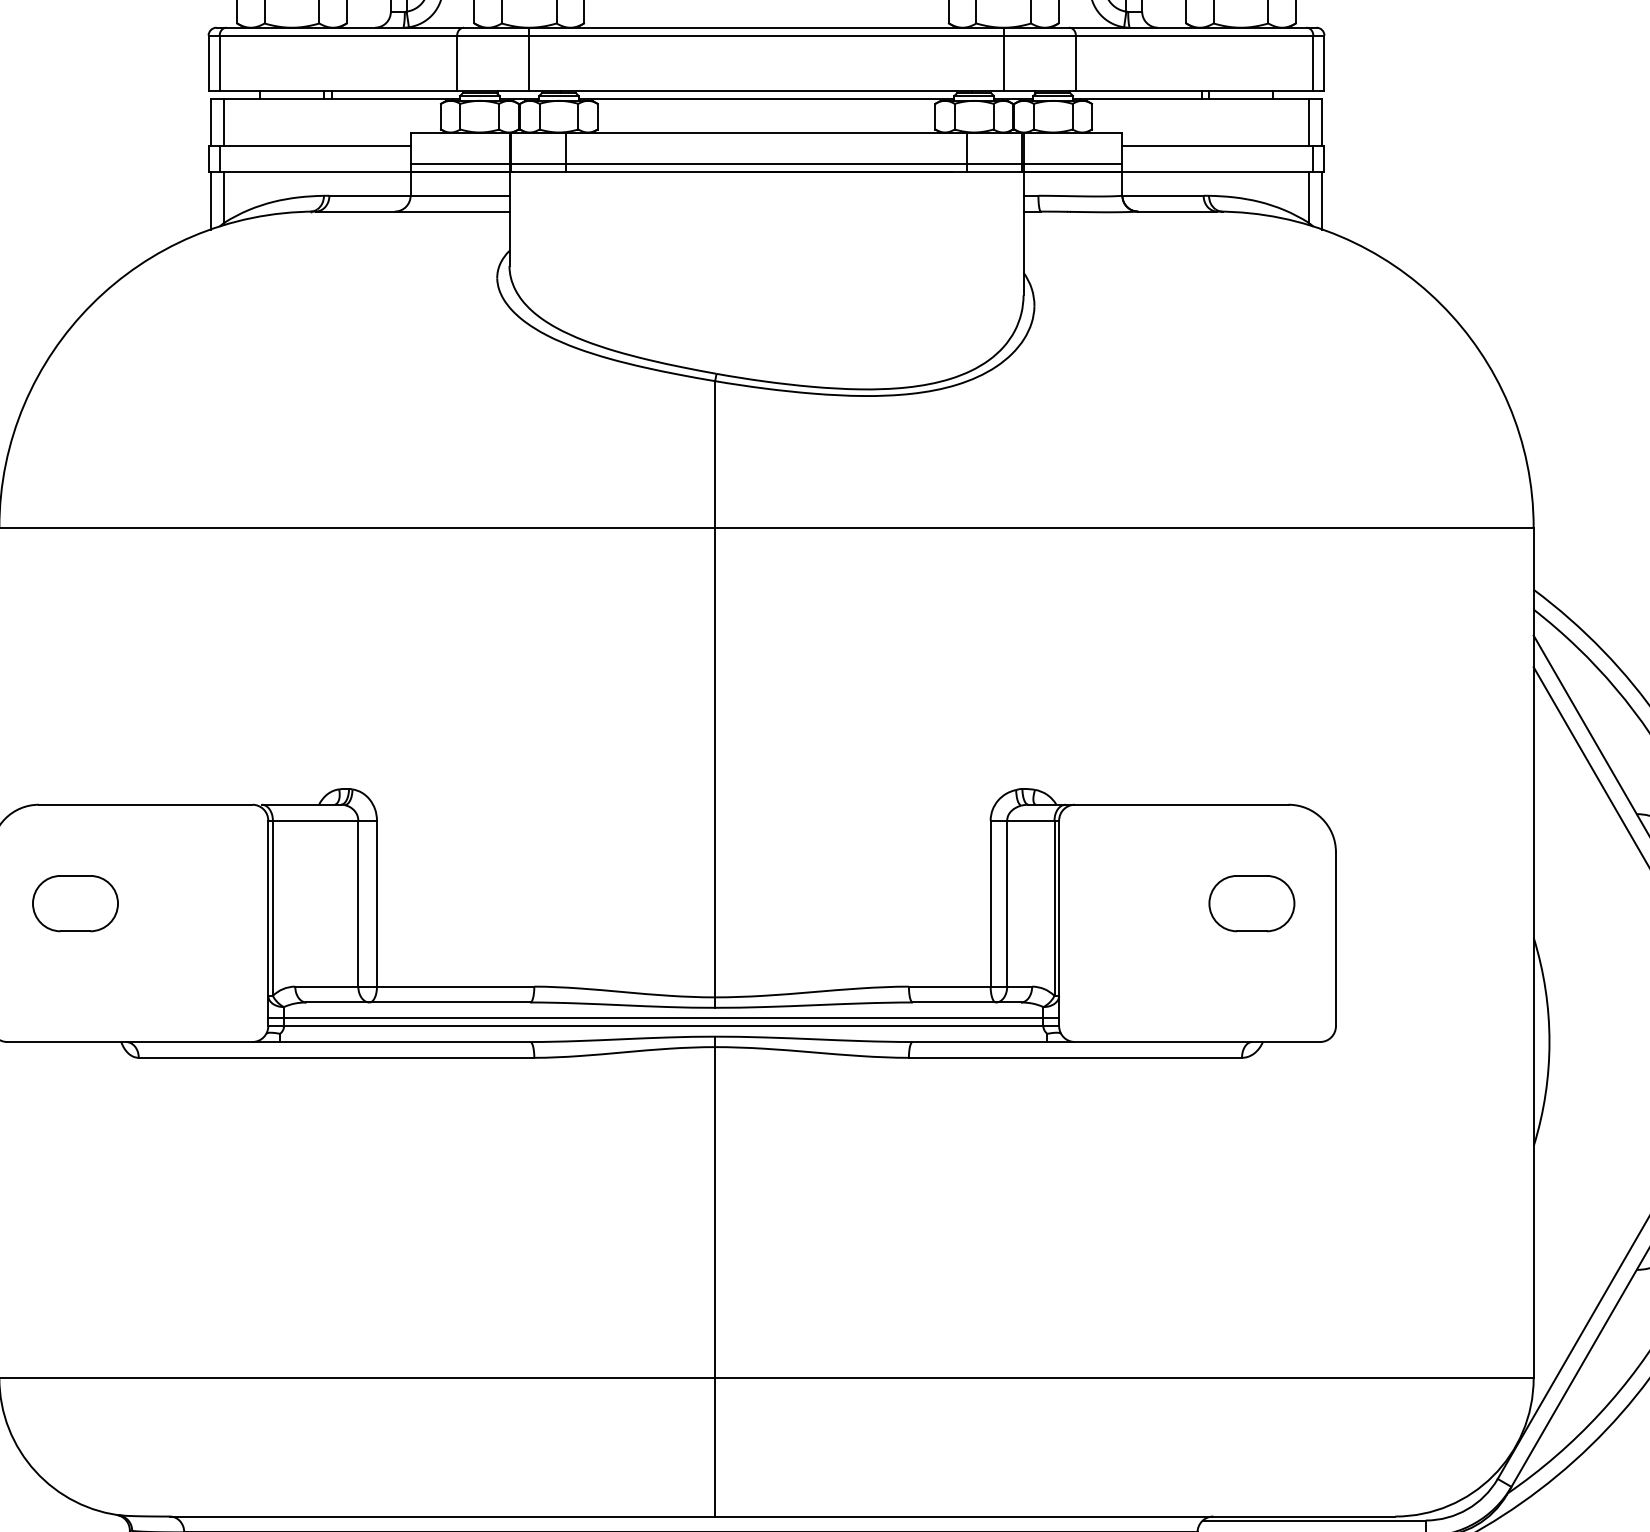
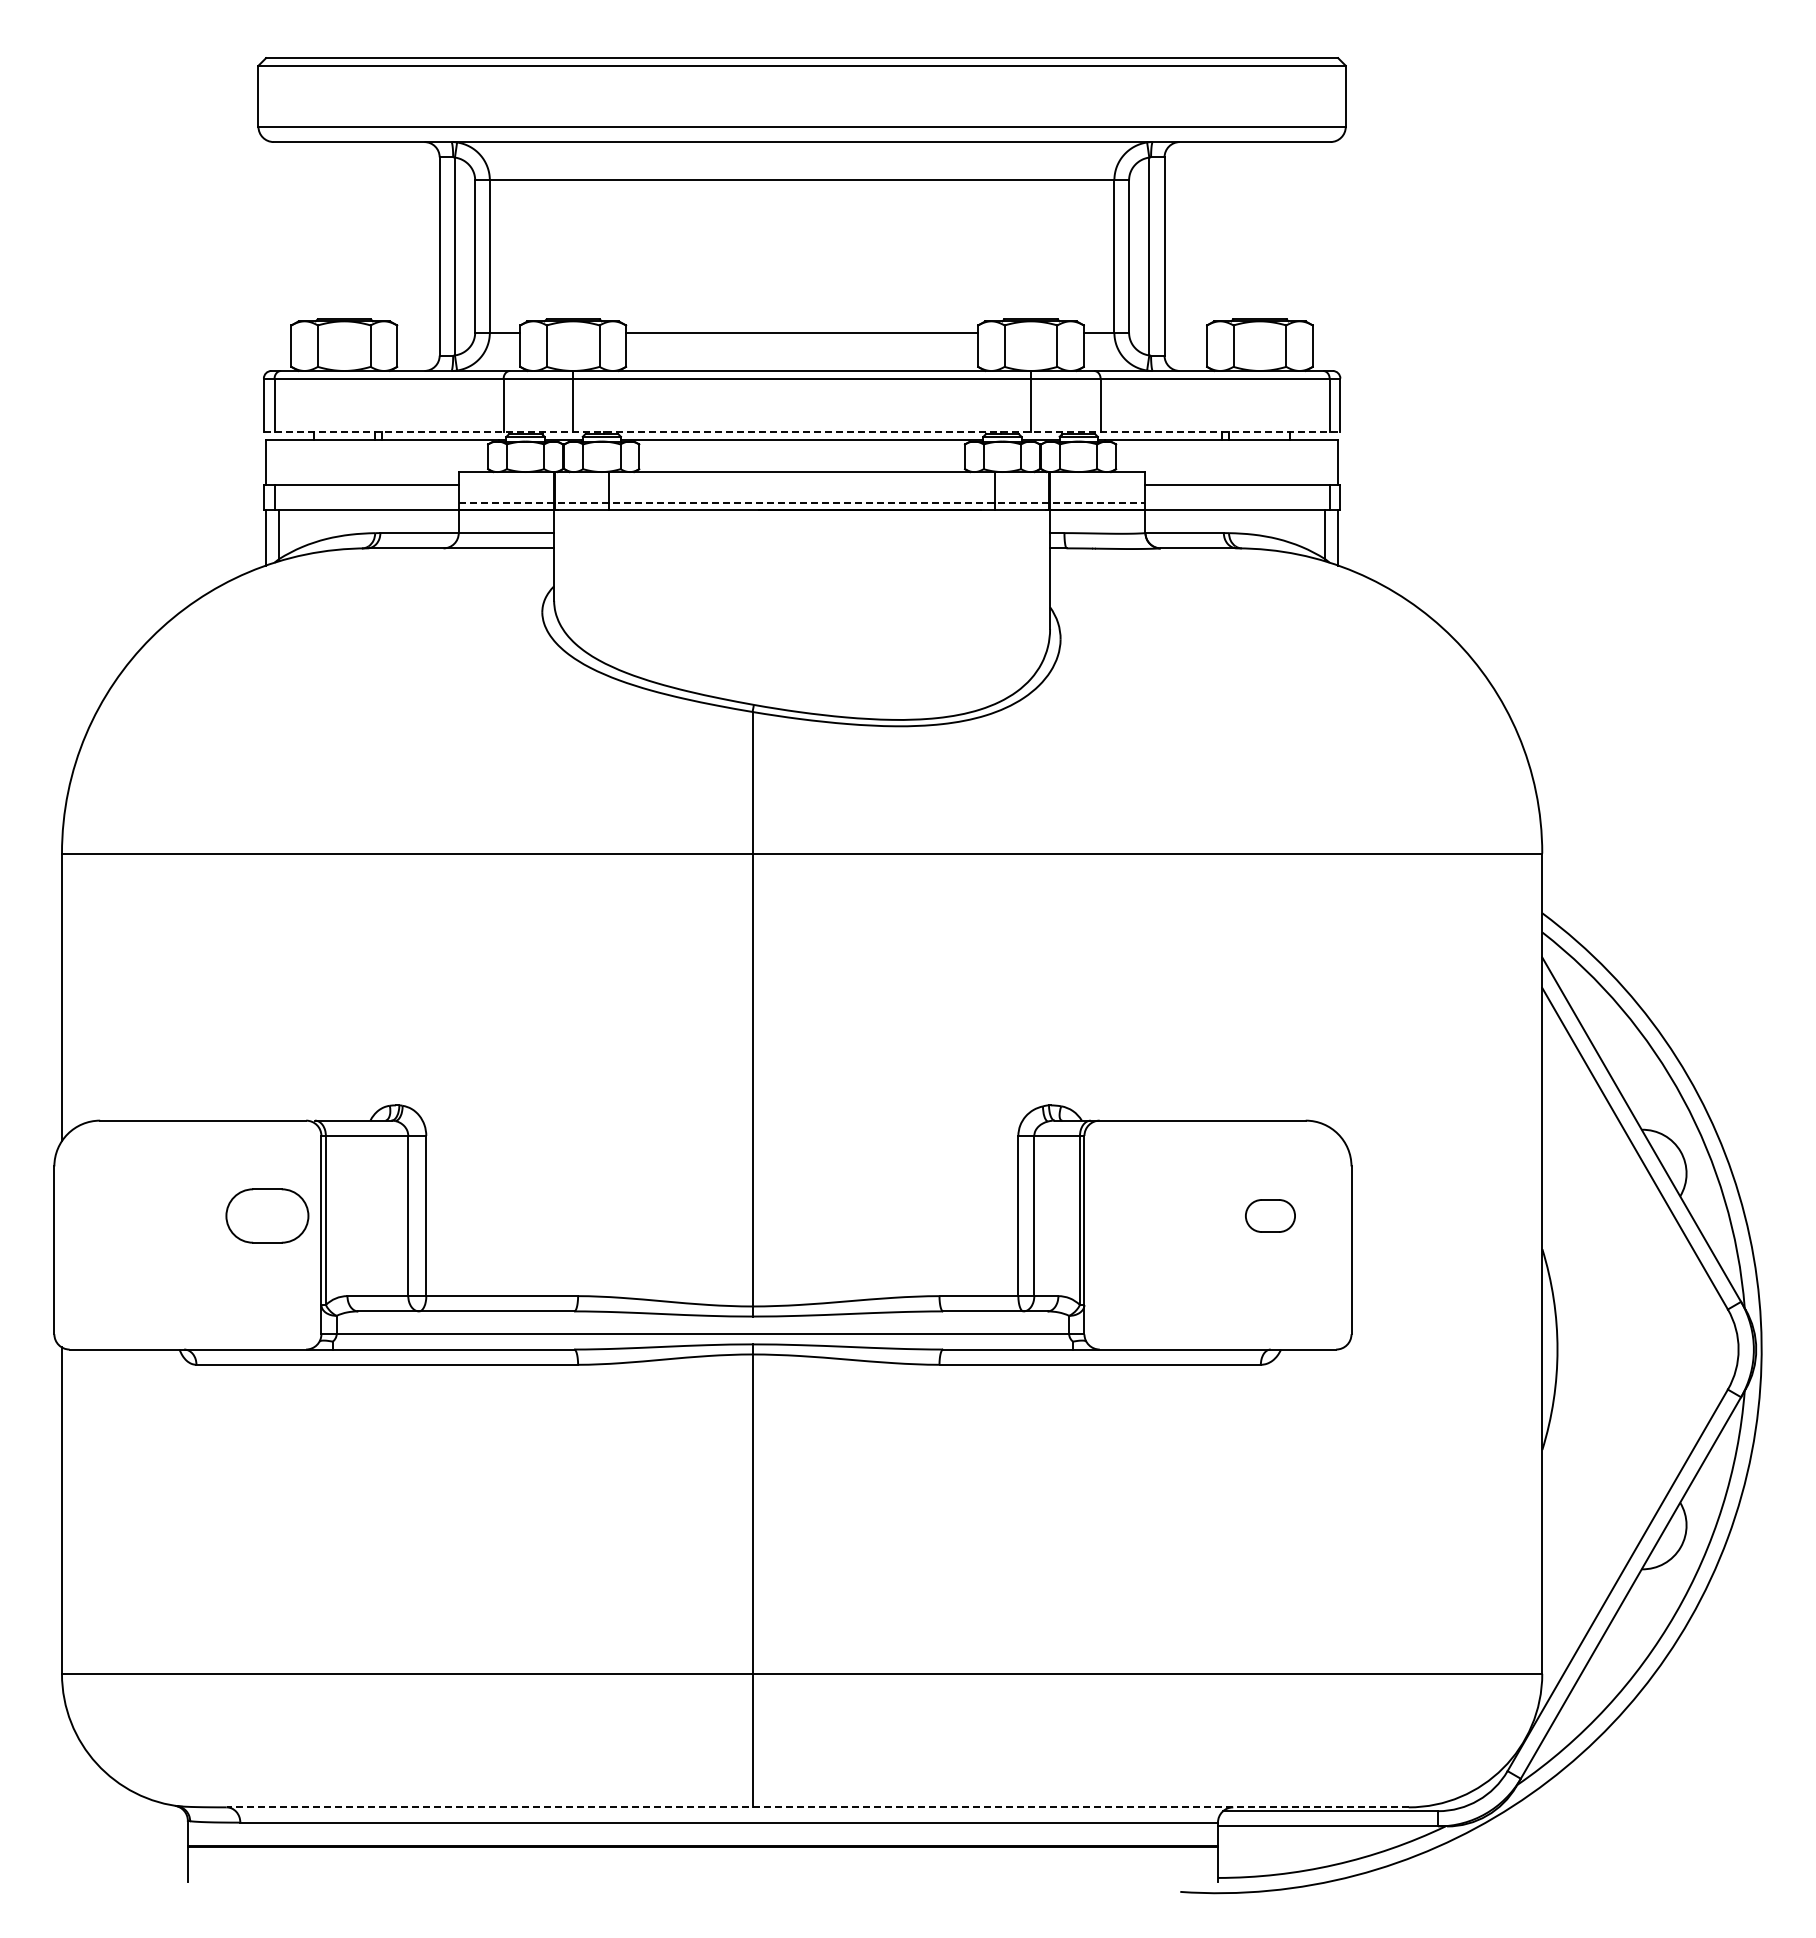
line: (766, 91) -> (802, 432), solid -> dashed
line: (224, 122) -> (279, 462), removed
line: (1309, 122) -> (1325, 462), removed
line: (766, 164) -> (802, 502), solid -> dashed
part: (75, 903) -> (267, 1215), moved
part: (1251, 903) -> (1270, 1215), size x0.6
line: (663, 1018) -> (702, 1326), removed
line: (782, 1516) -> (817, 1807), solid -> dashed

